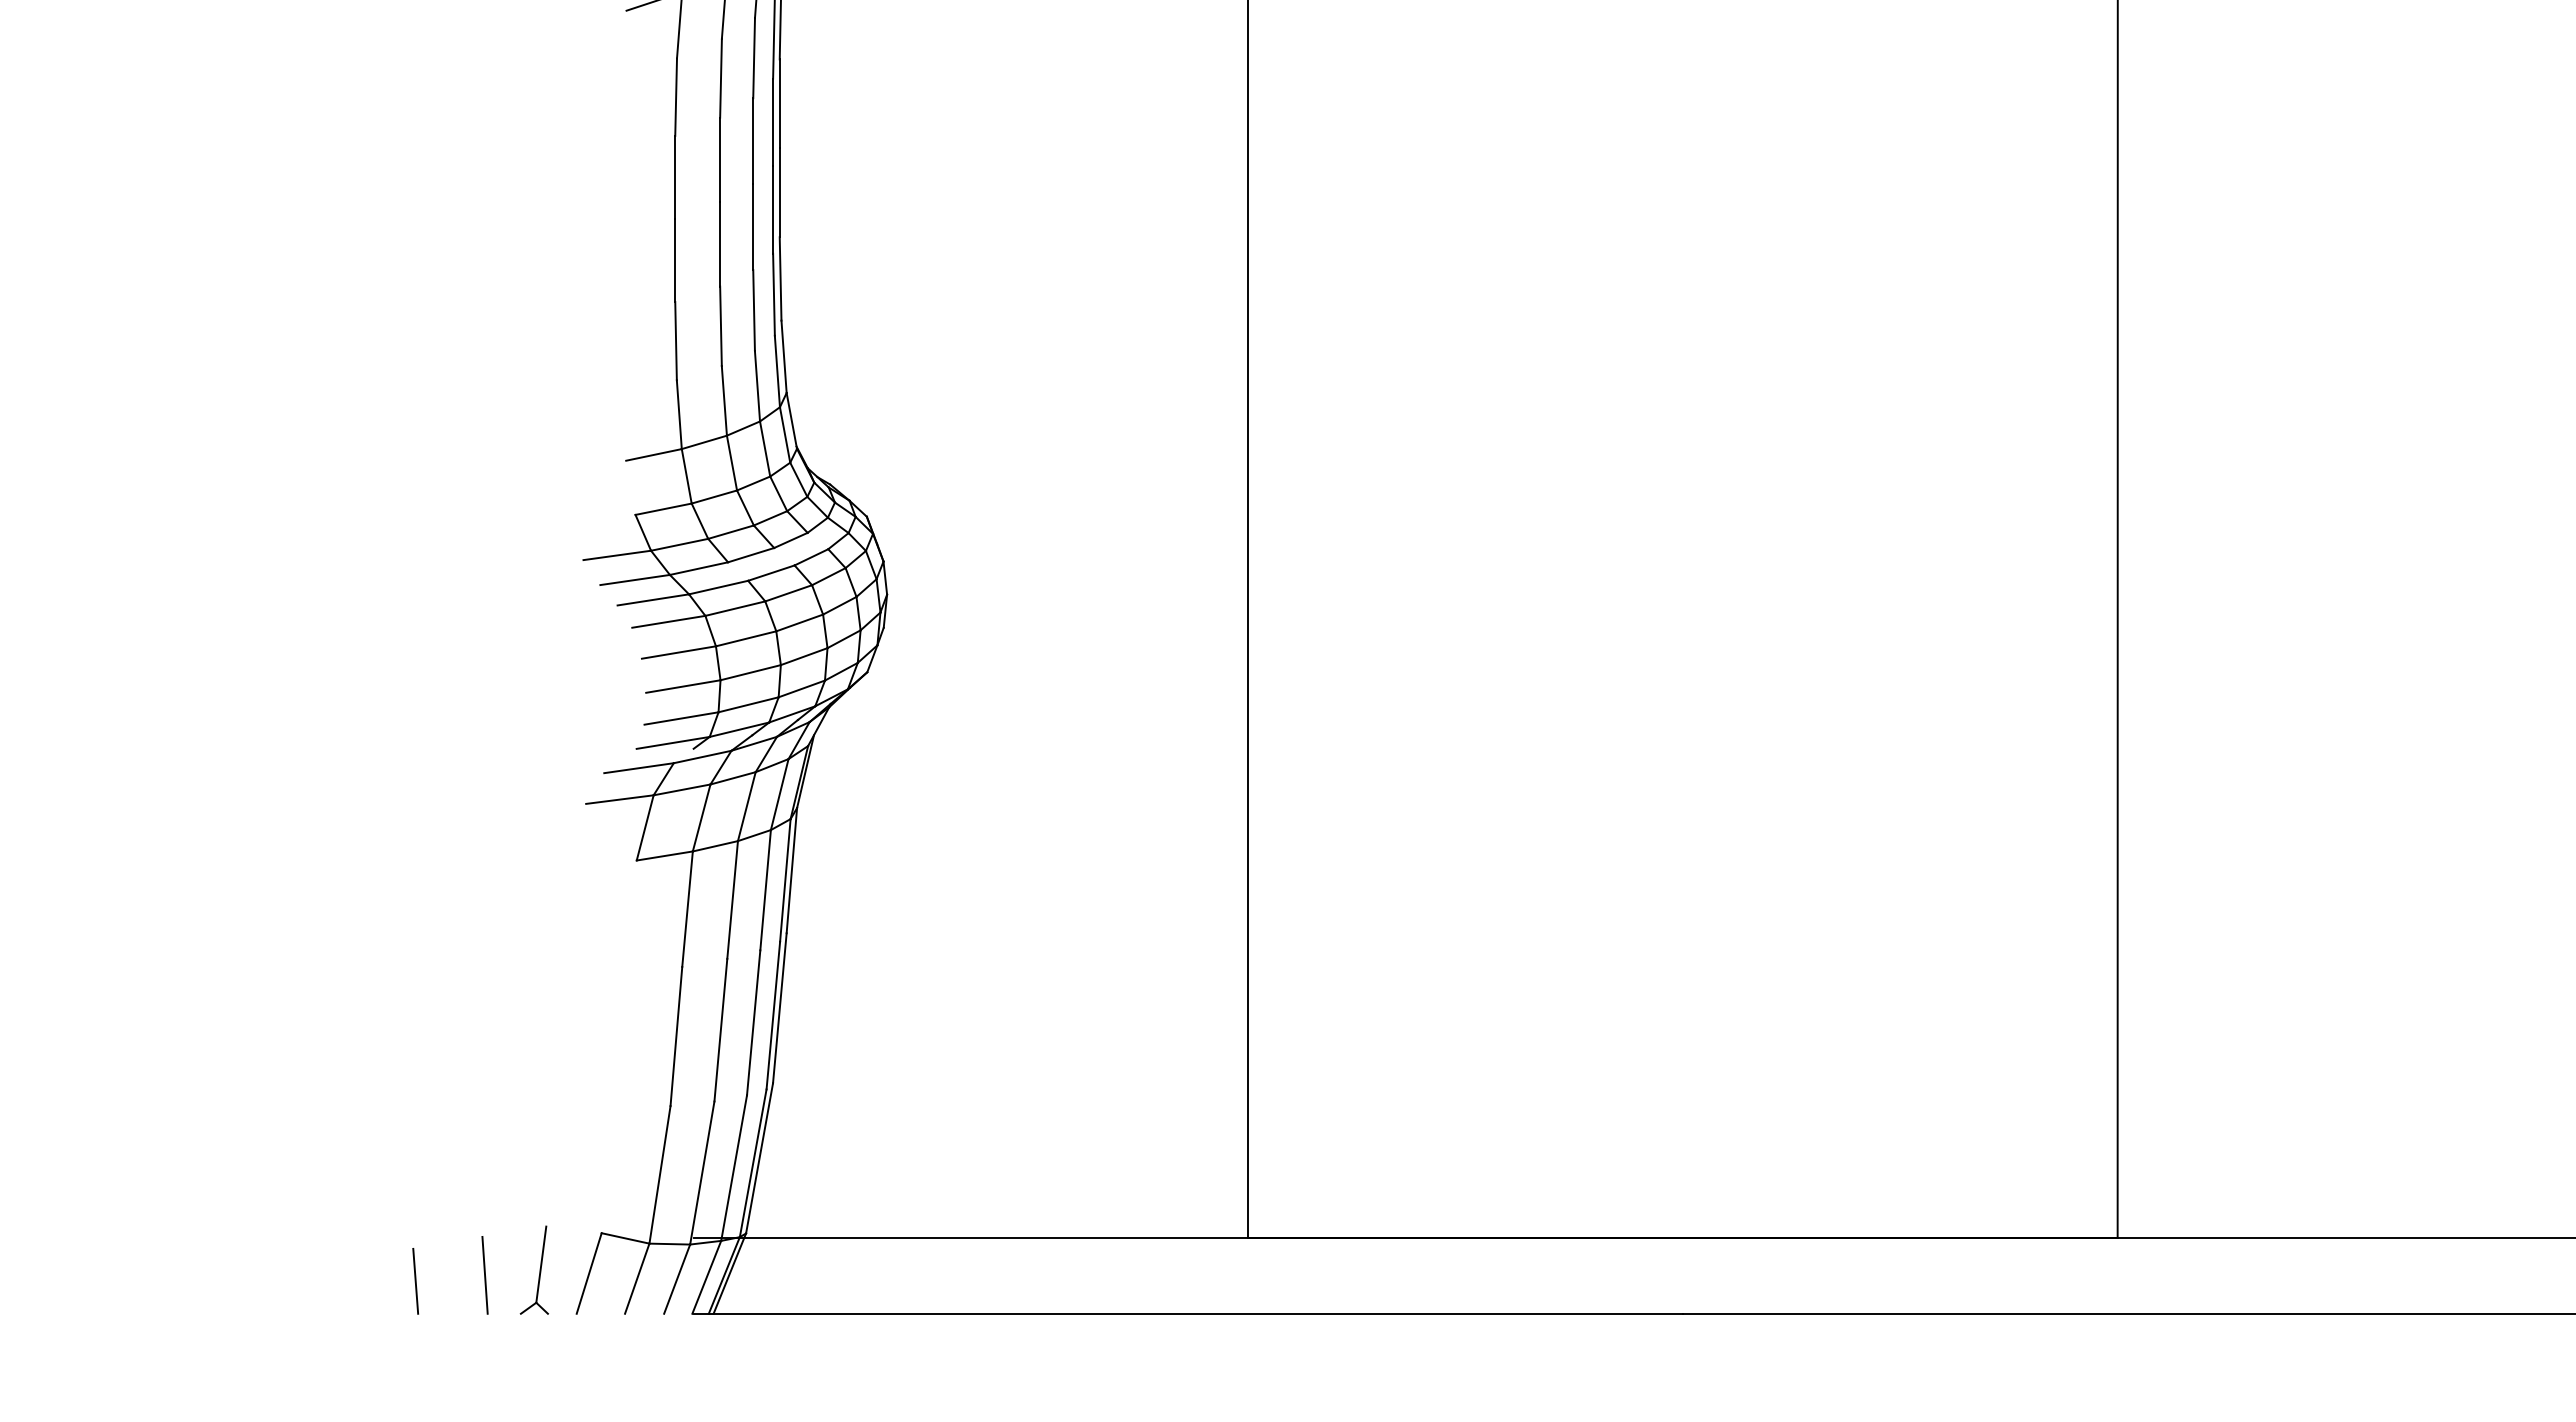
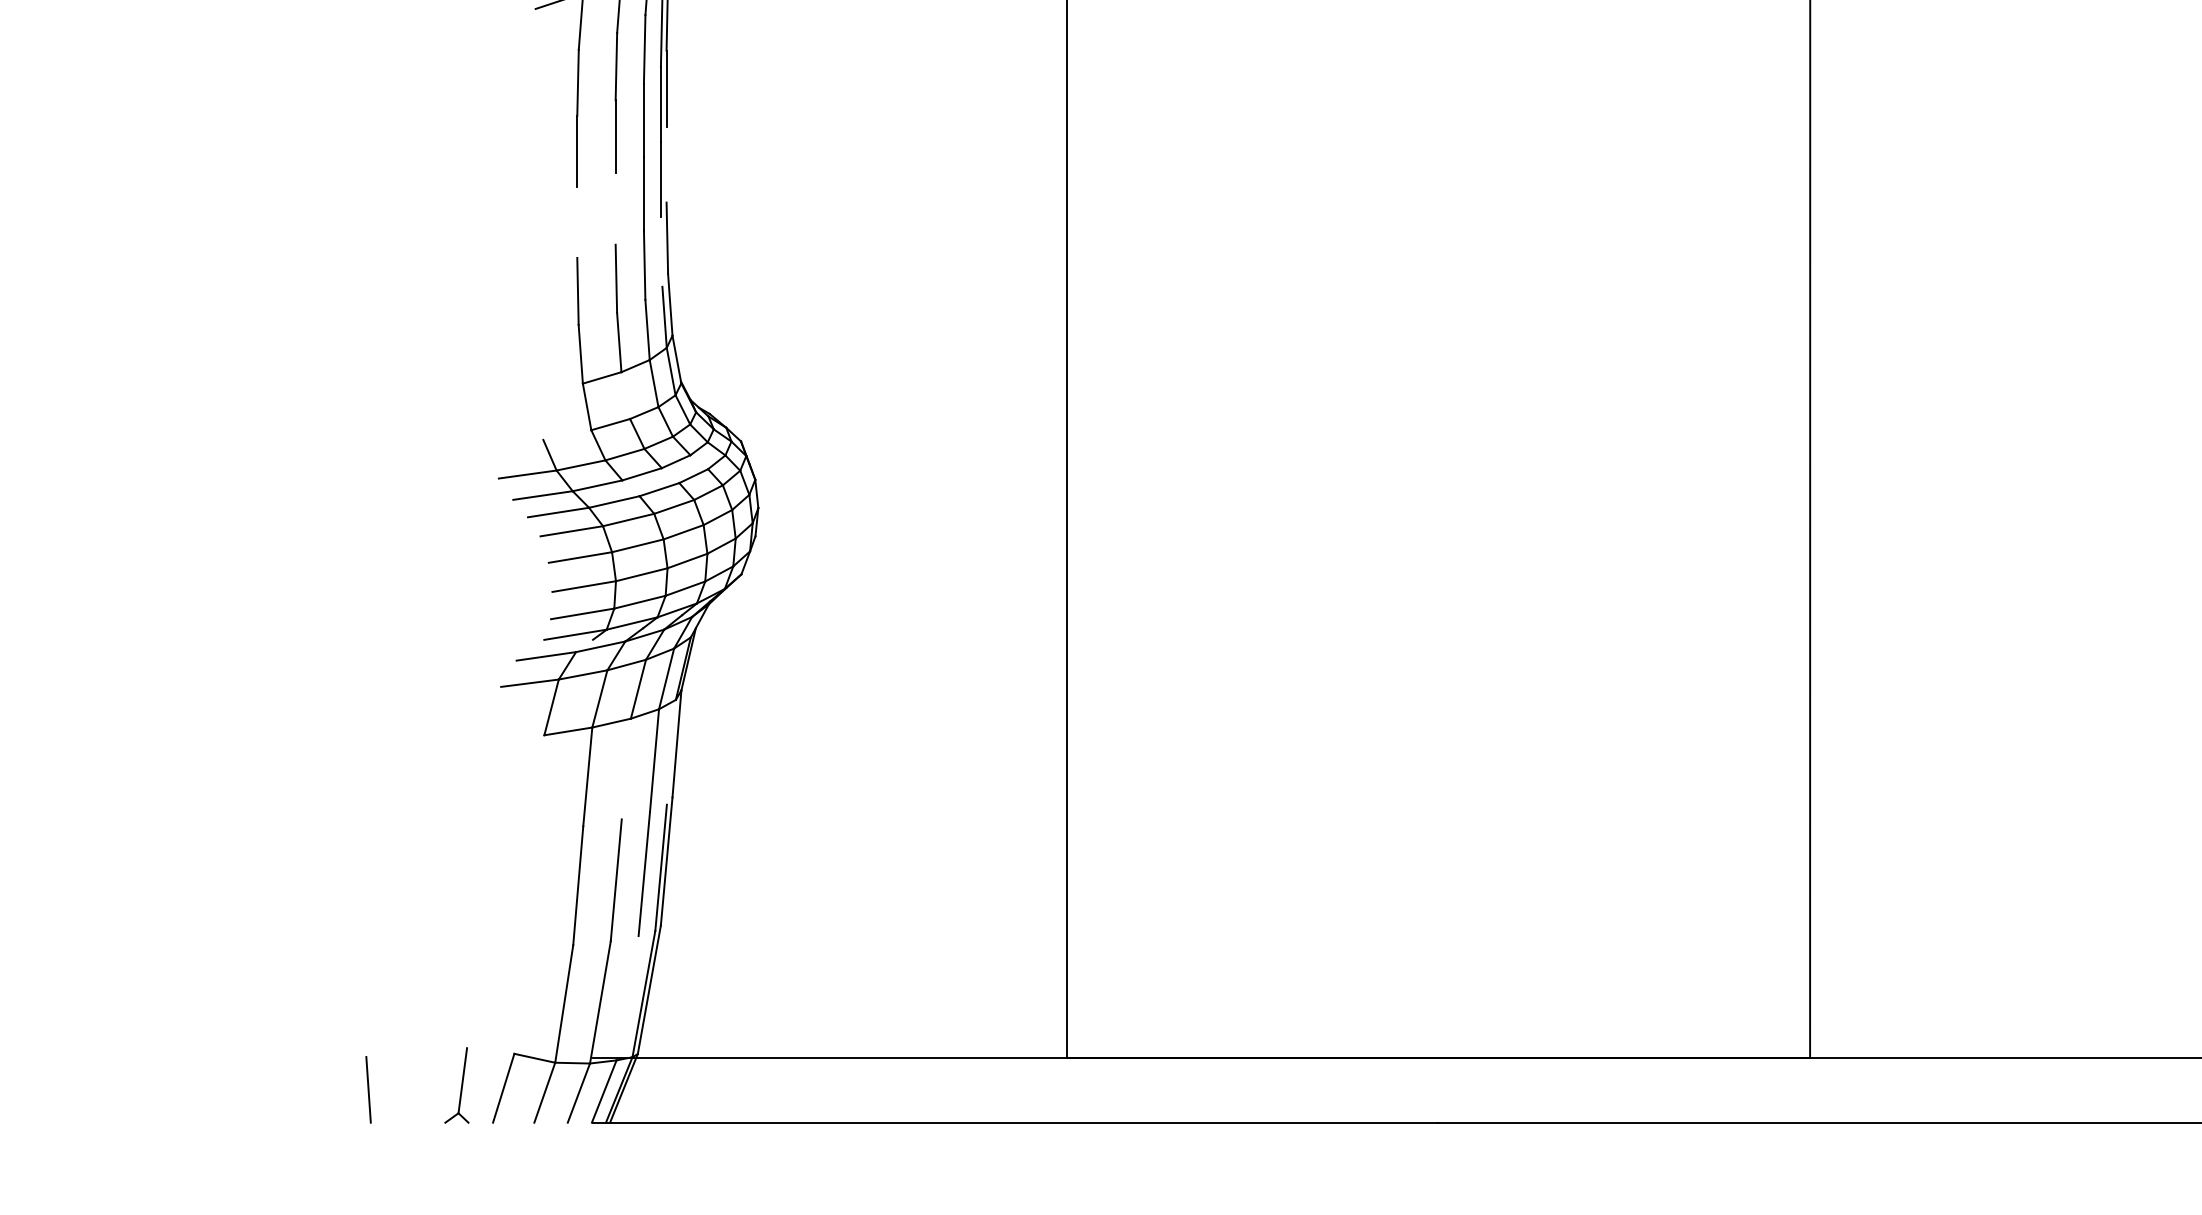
line: (779, 192) -> (666, 164), removed
line: (720, 244) -> (615, 208), removed
line: (675, 260) -> (577, 222), removed
line: (773, 294) -> (661, 251), removed
line: (653, 454) -> (558, 388), removed
line: (731, 462) -> (625, 395), removed
line: (663, 508) -> (567, 434), removed
line: (785, 880) -> (671, 752), removed
line: (732, 899) -> (626, 768), removed
line: (734, 1167) -> (627, 997), removed
line: (484, 1275) -> (368, 1089), moved
line: (415, 1280) -> (355, 1094), removed

